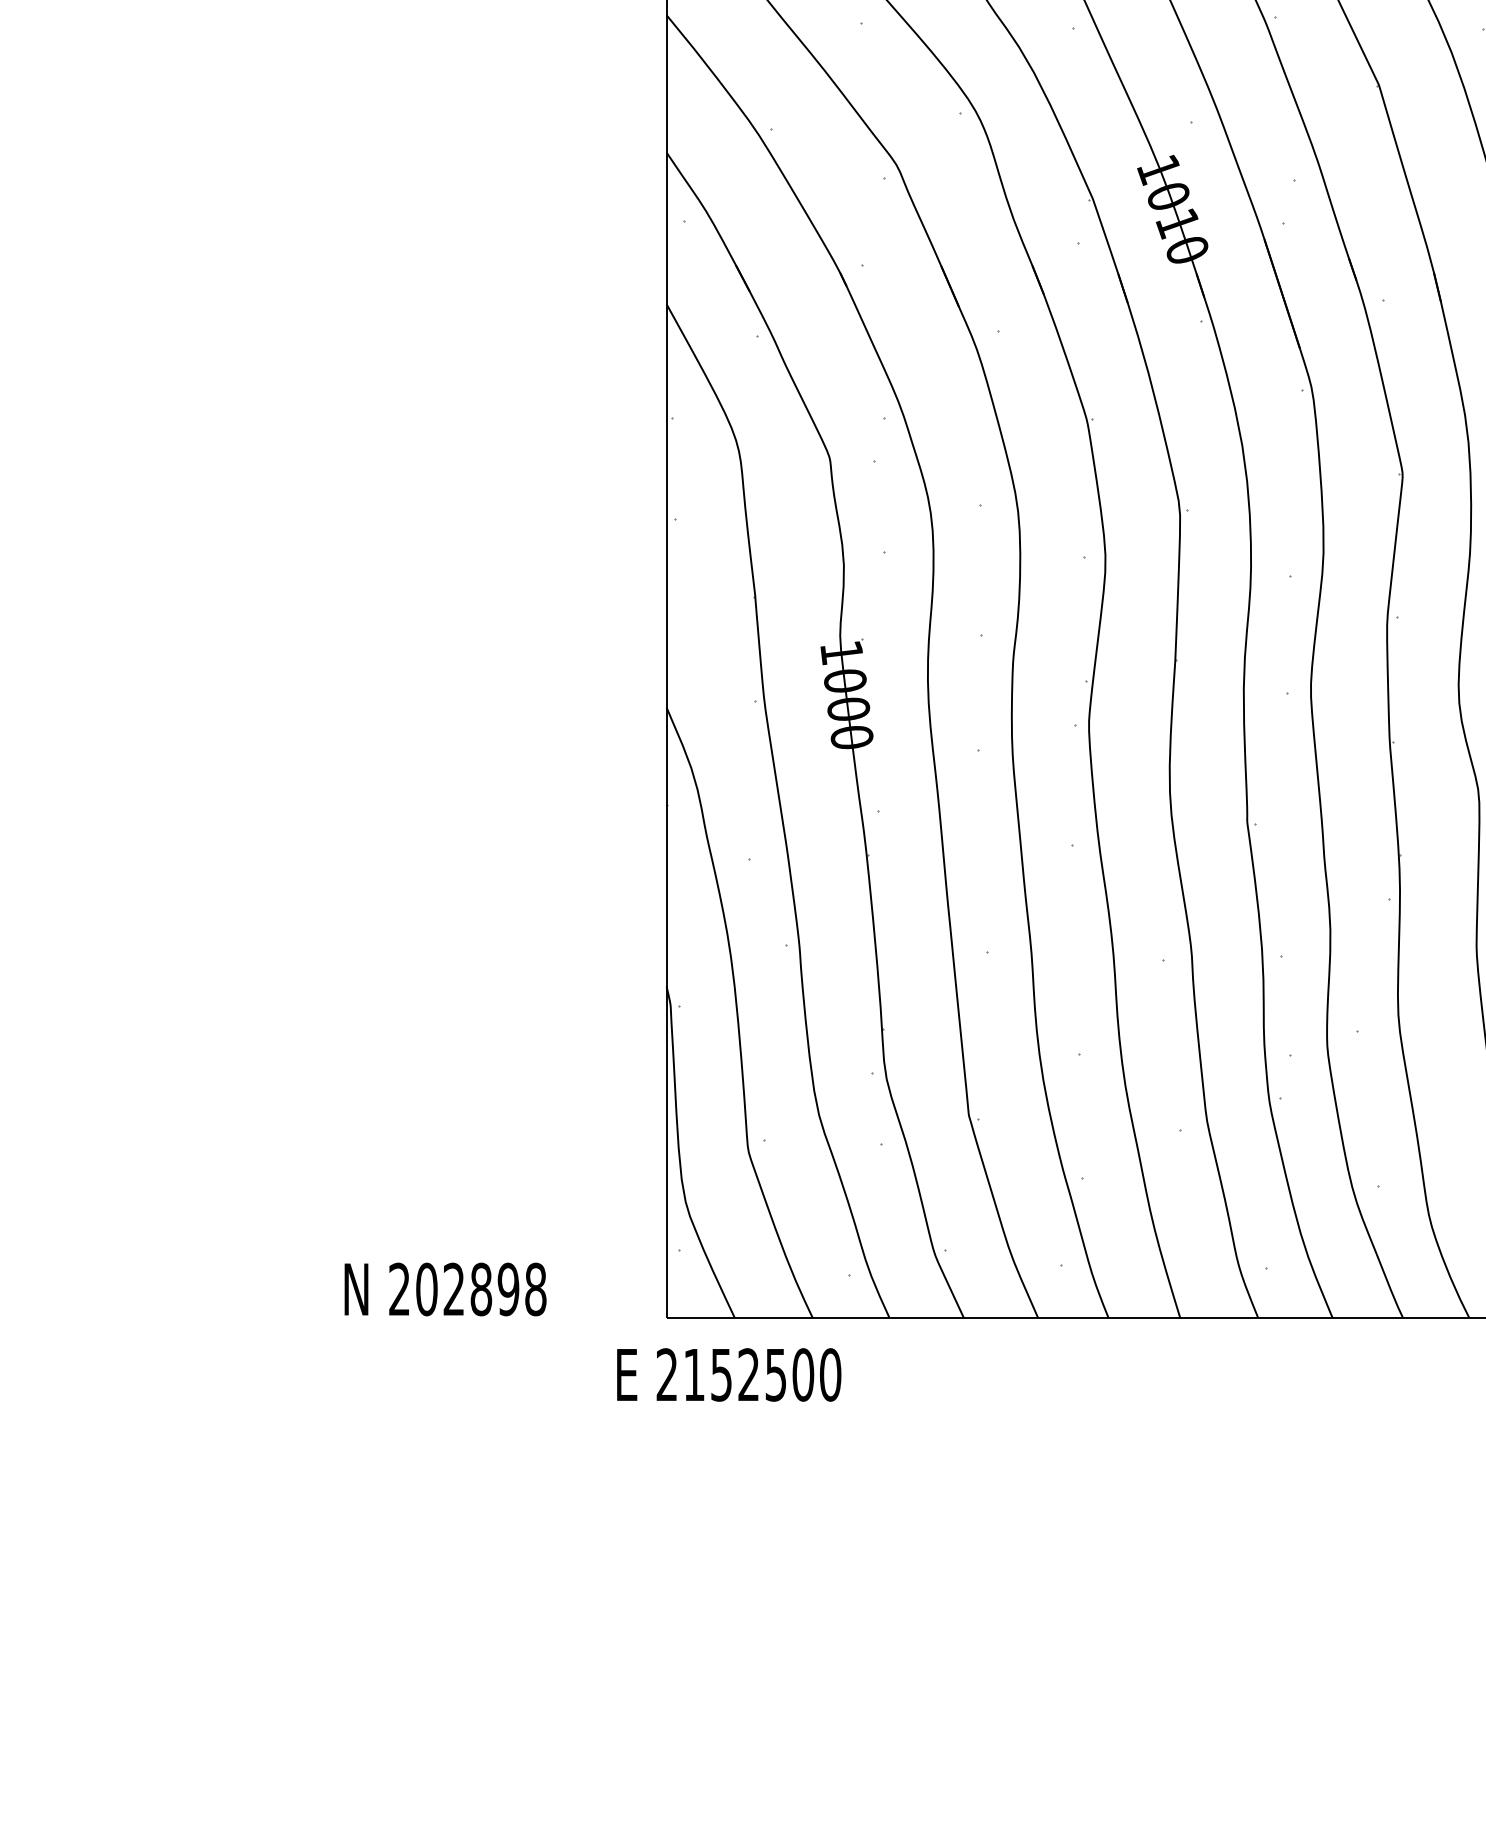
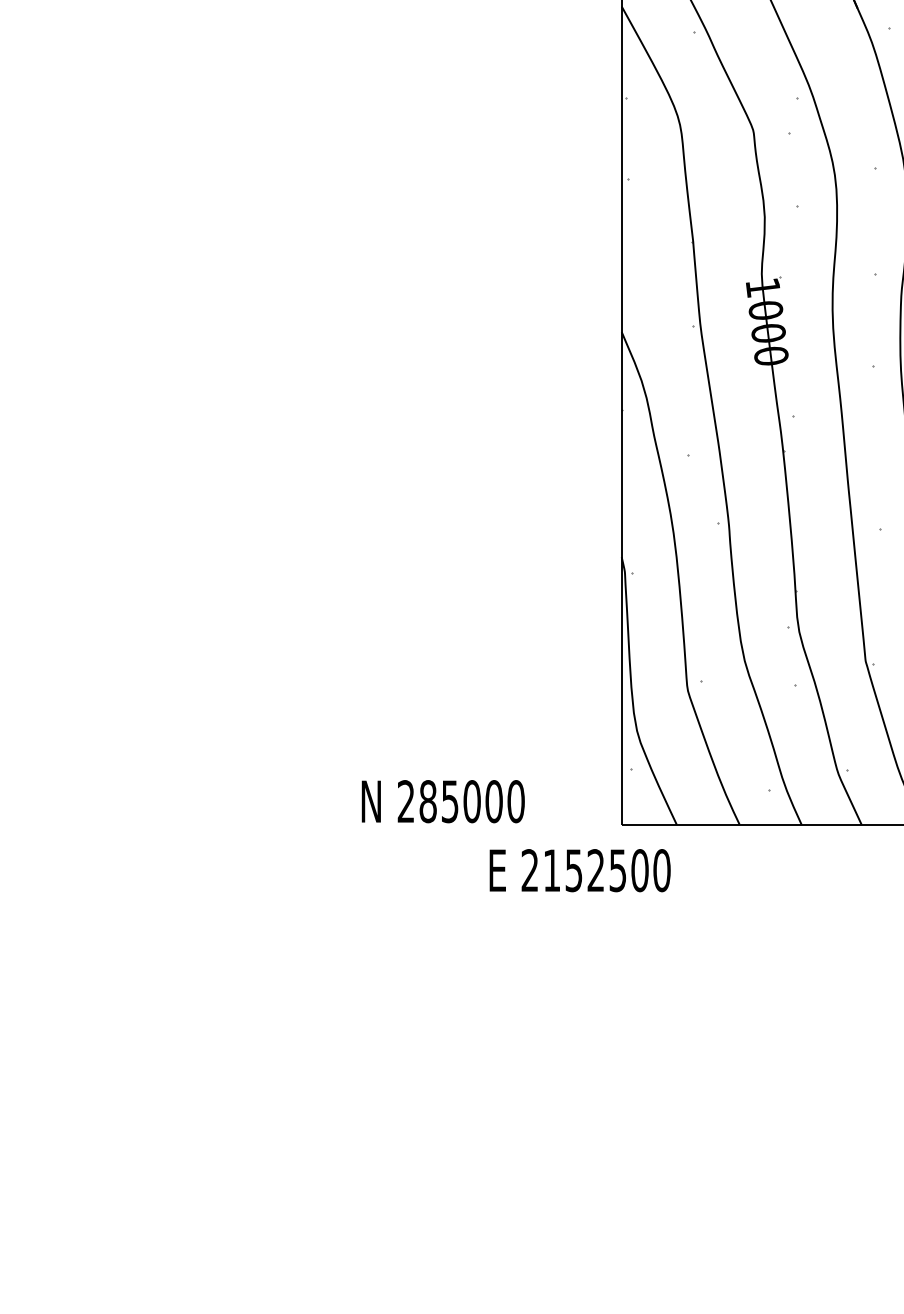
text: (481, 1289) -> (472, 801), 202898 -> 285000
text: (729, 1374) -> (580, 870), moved

